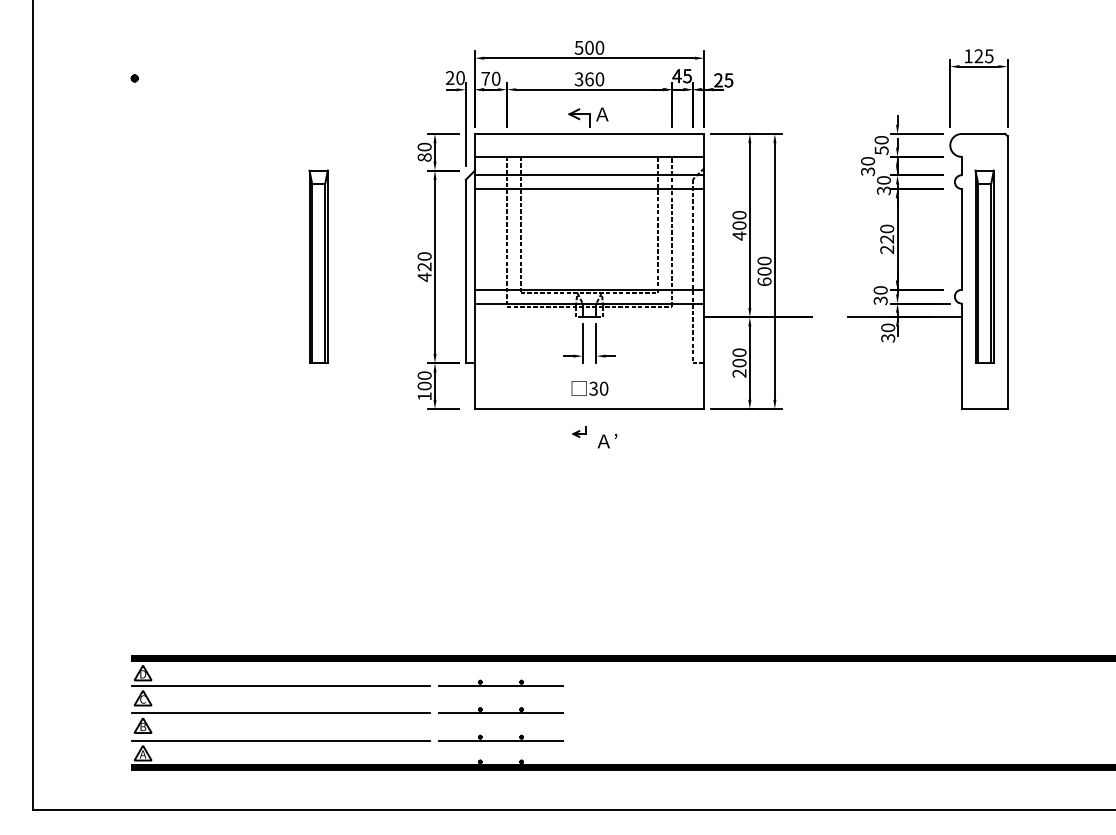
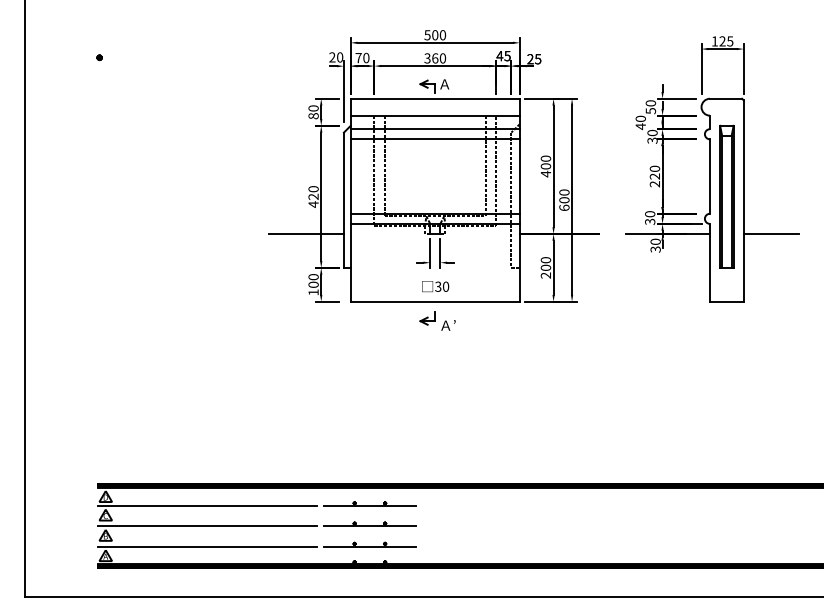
text: (868, 171) -> (641, 126), 30 -> 40
part: (318, 266) -> (235, 196), removed
line: (414, 317) -> (306, 234), added
line: (1044, 317) -> (771, 234), added
part: (579, 431) -> (427, 318), size x1.67

